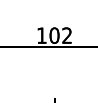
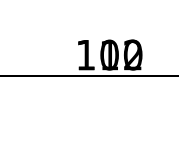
text: (60, 35) -> (120, 54), 102 -> 110

